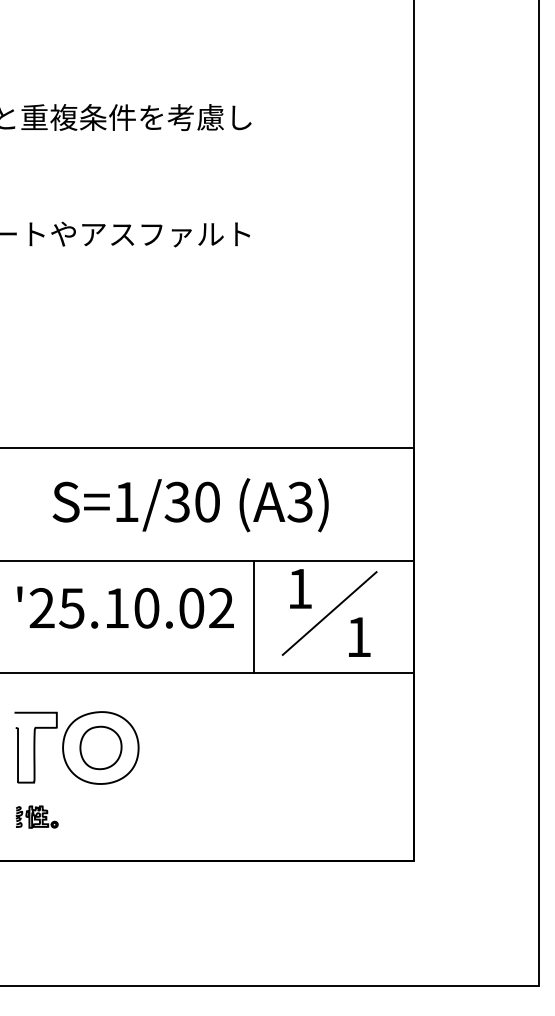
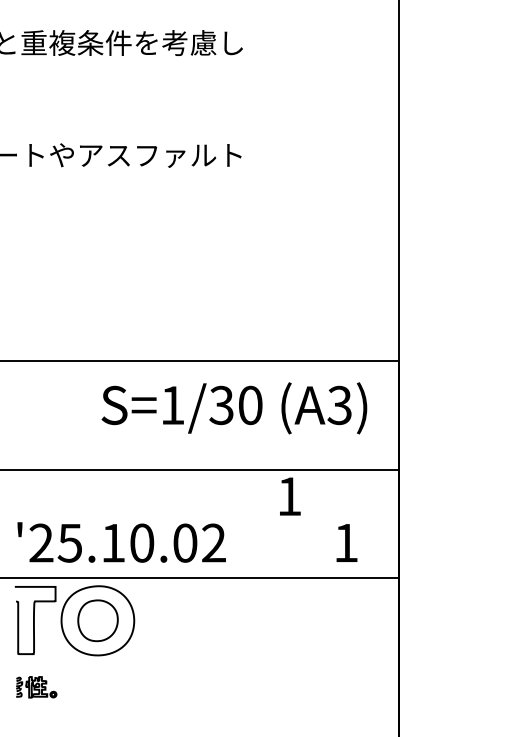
text: (190, 505) -> (234, 408), moved
text: (125, 607) -> (121, 542), moved
line: (329, 613) -> (317, 520), removed
line: (254, 616) -> (245, 523), removed
part: (76, 769) -> (74, 641), moved

